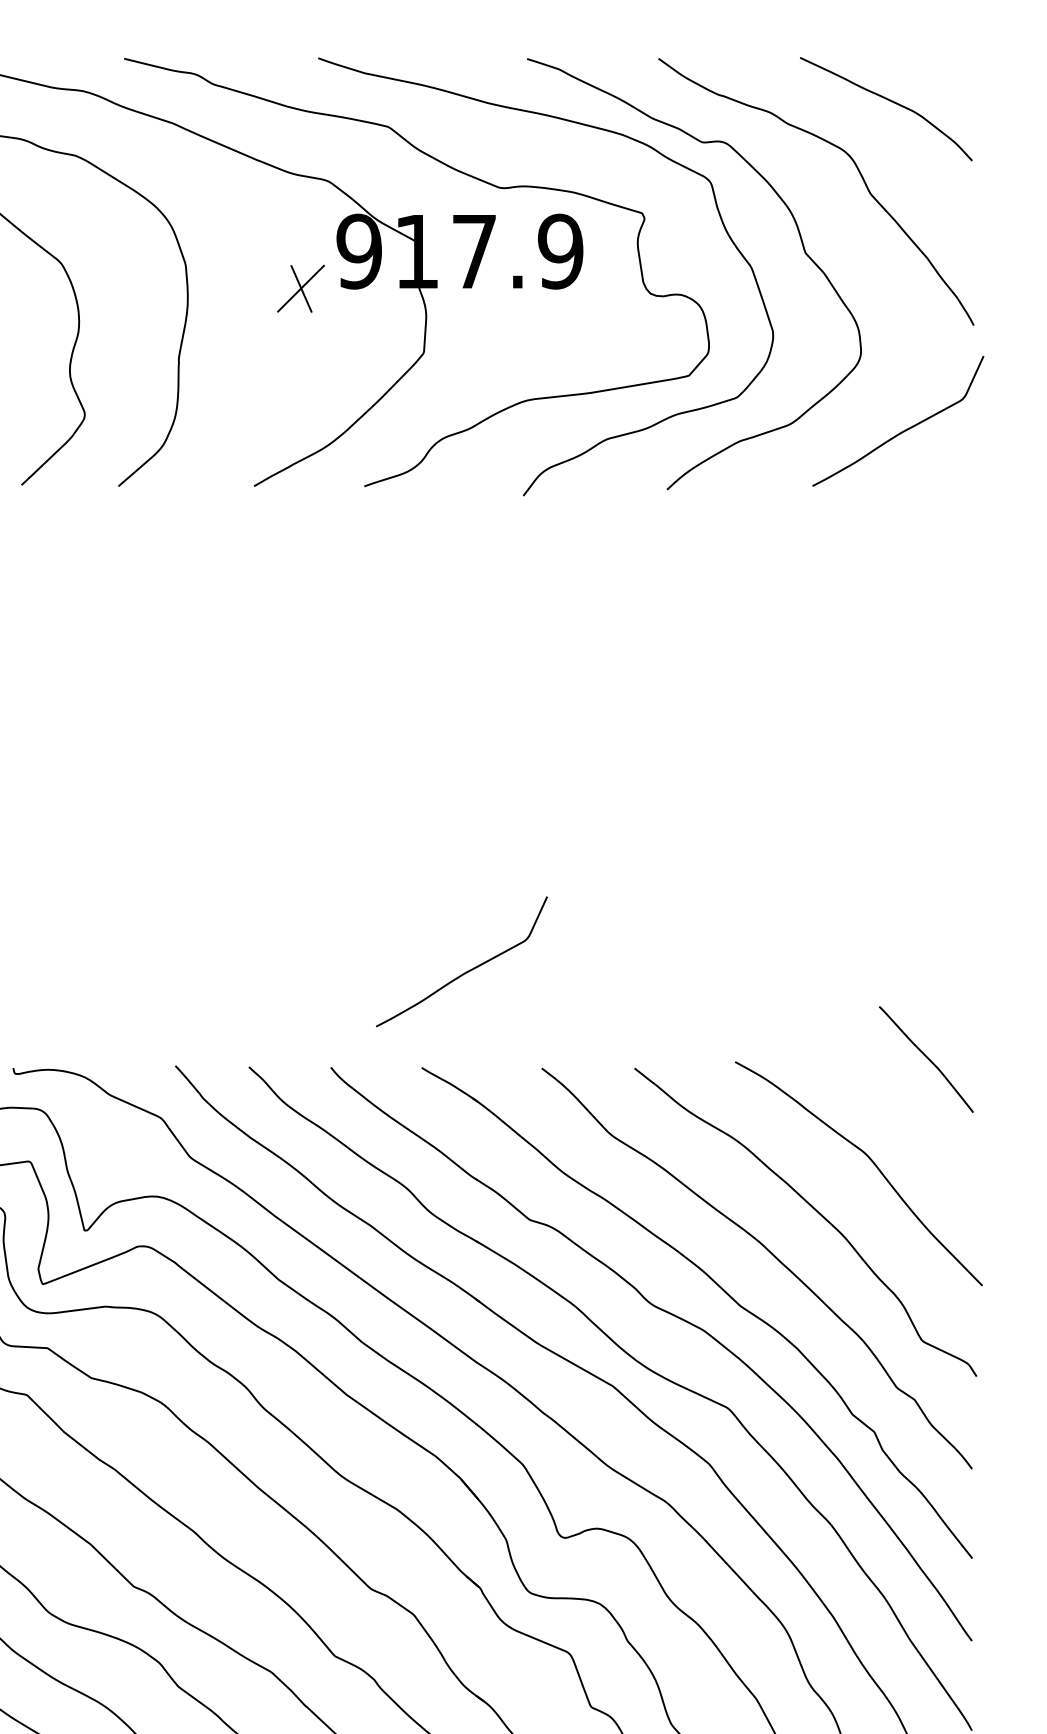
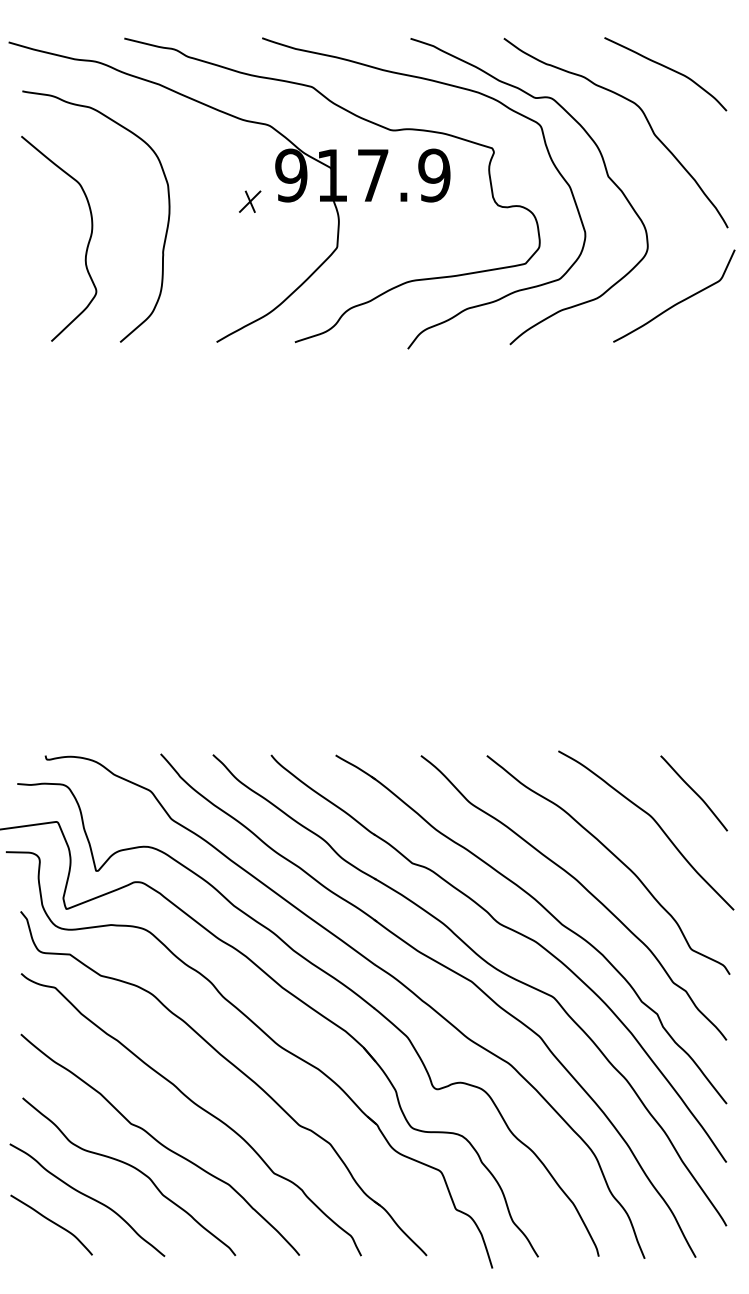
part: (301, 288) -> (250, 201), size x0.62
curve: (466, 970) -> (367, 686), removed
curve: (926, 1059) -> (694, 793), moved

